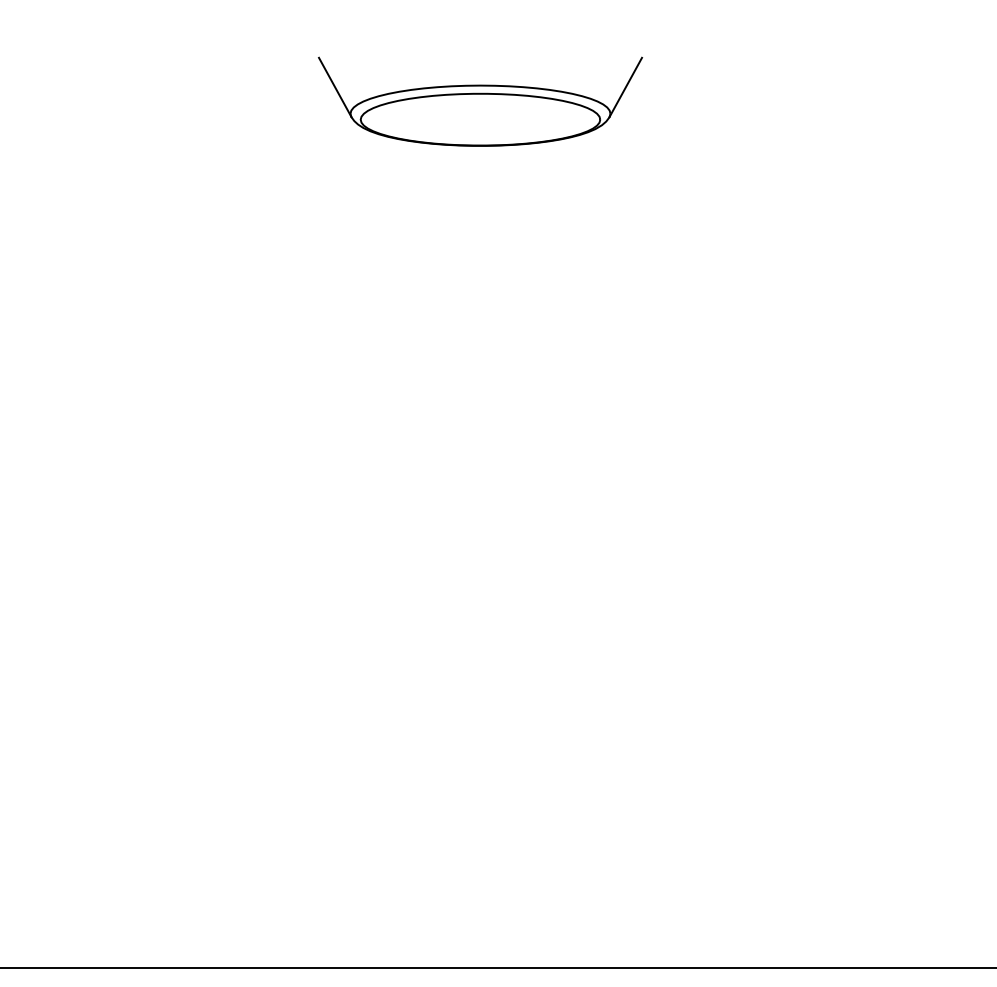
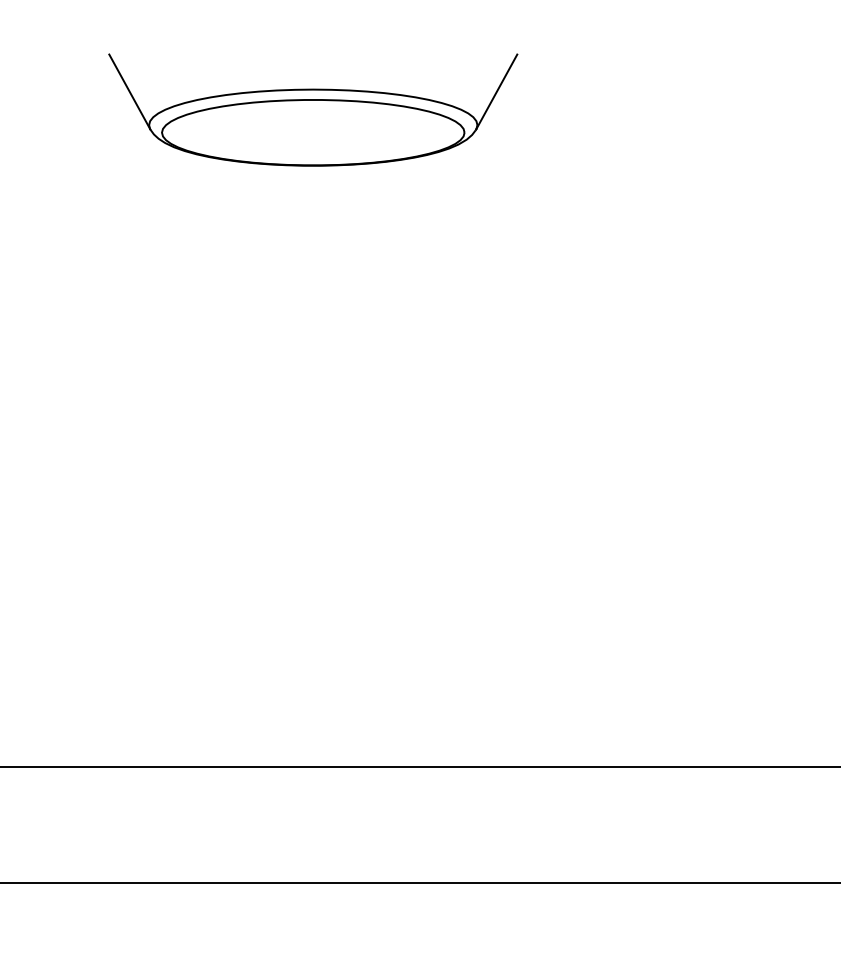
part: (480, 101) -> (313, 109), size x1.67

